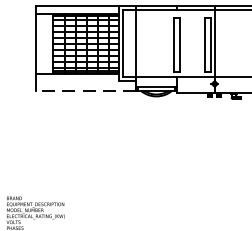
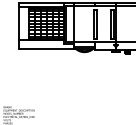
line: (84, 91) -> (45, 49), dashed -> solid

